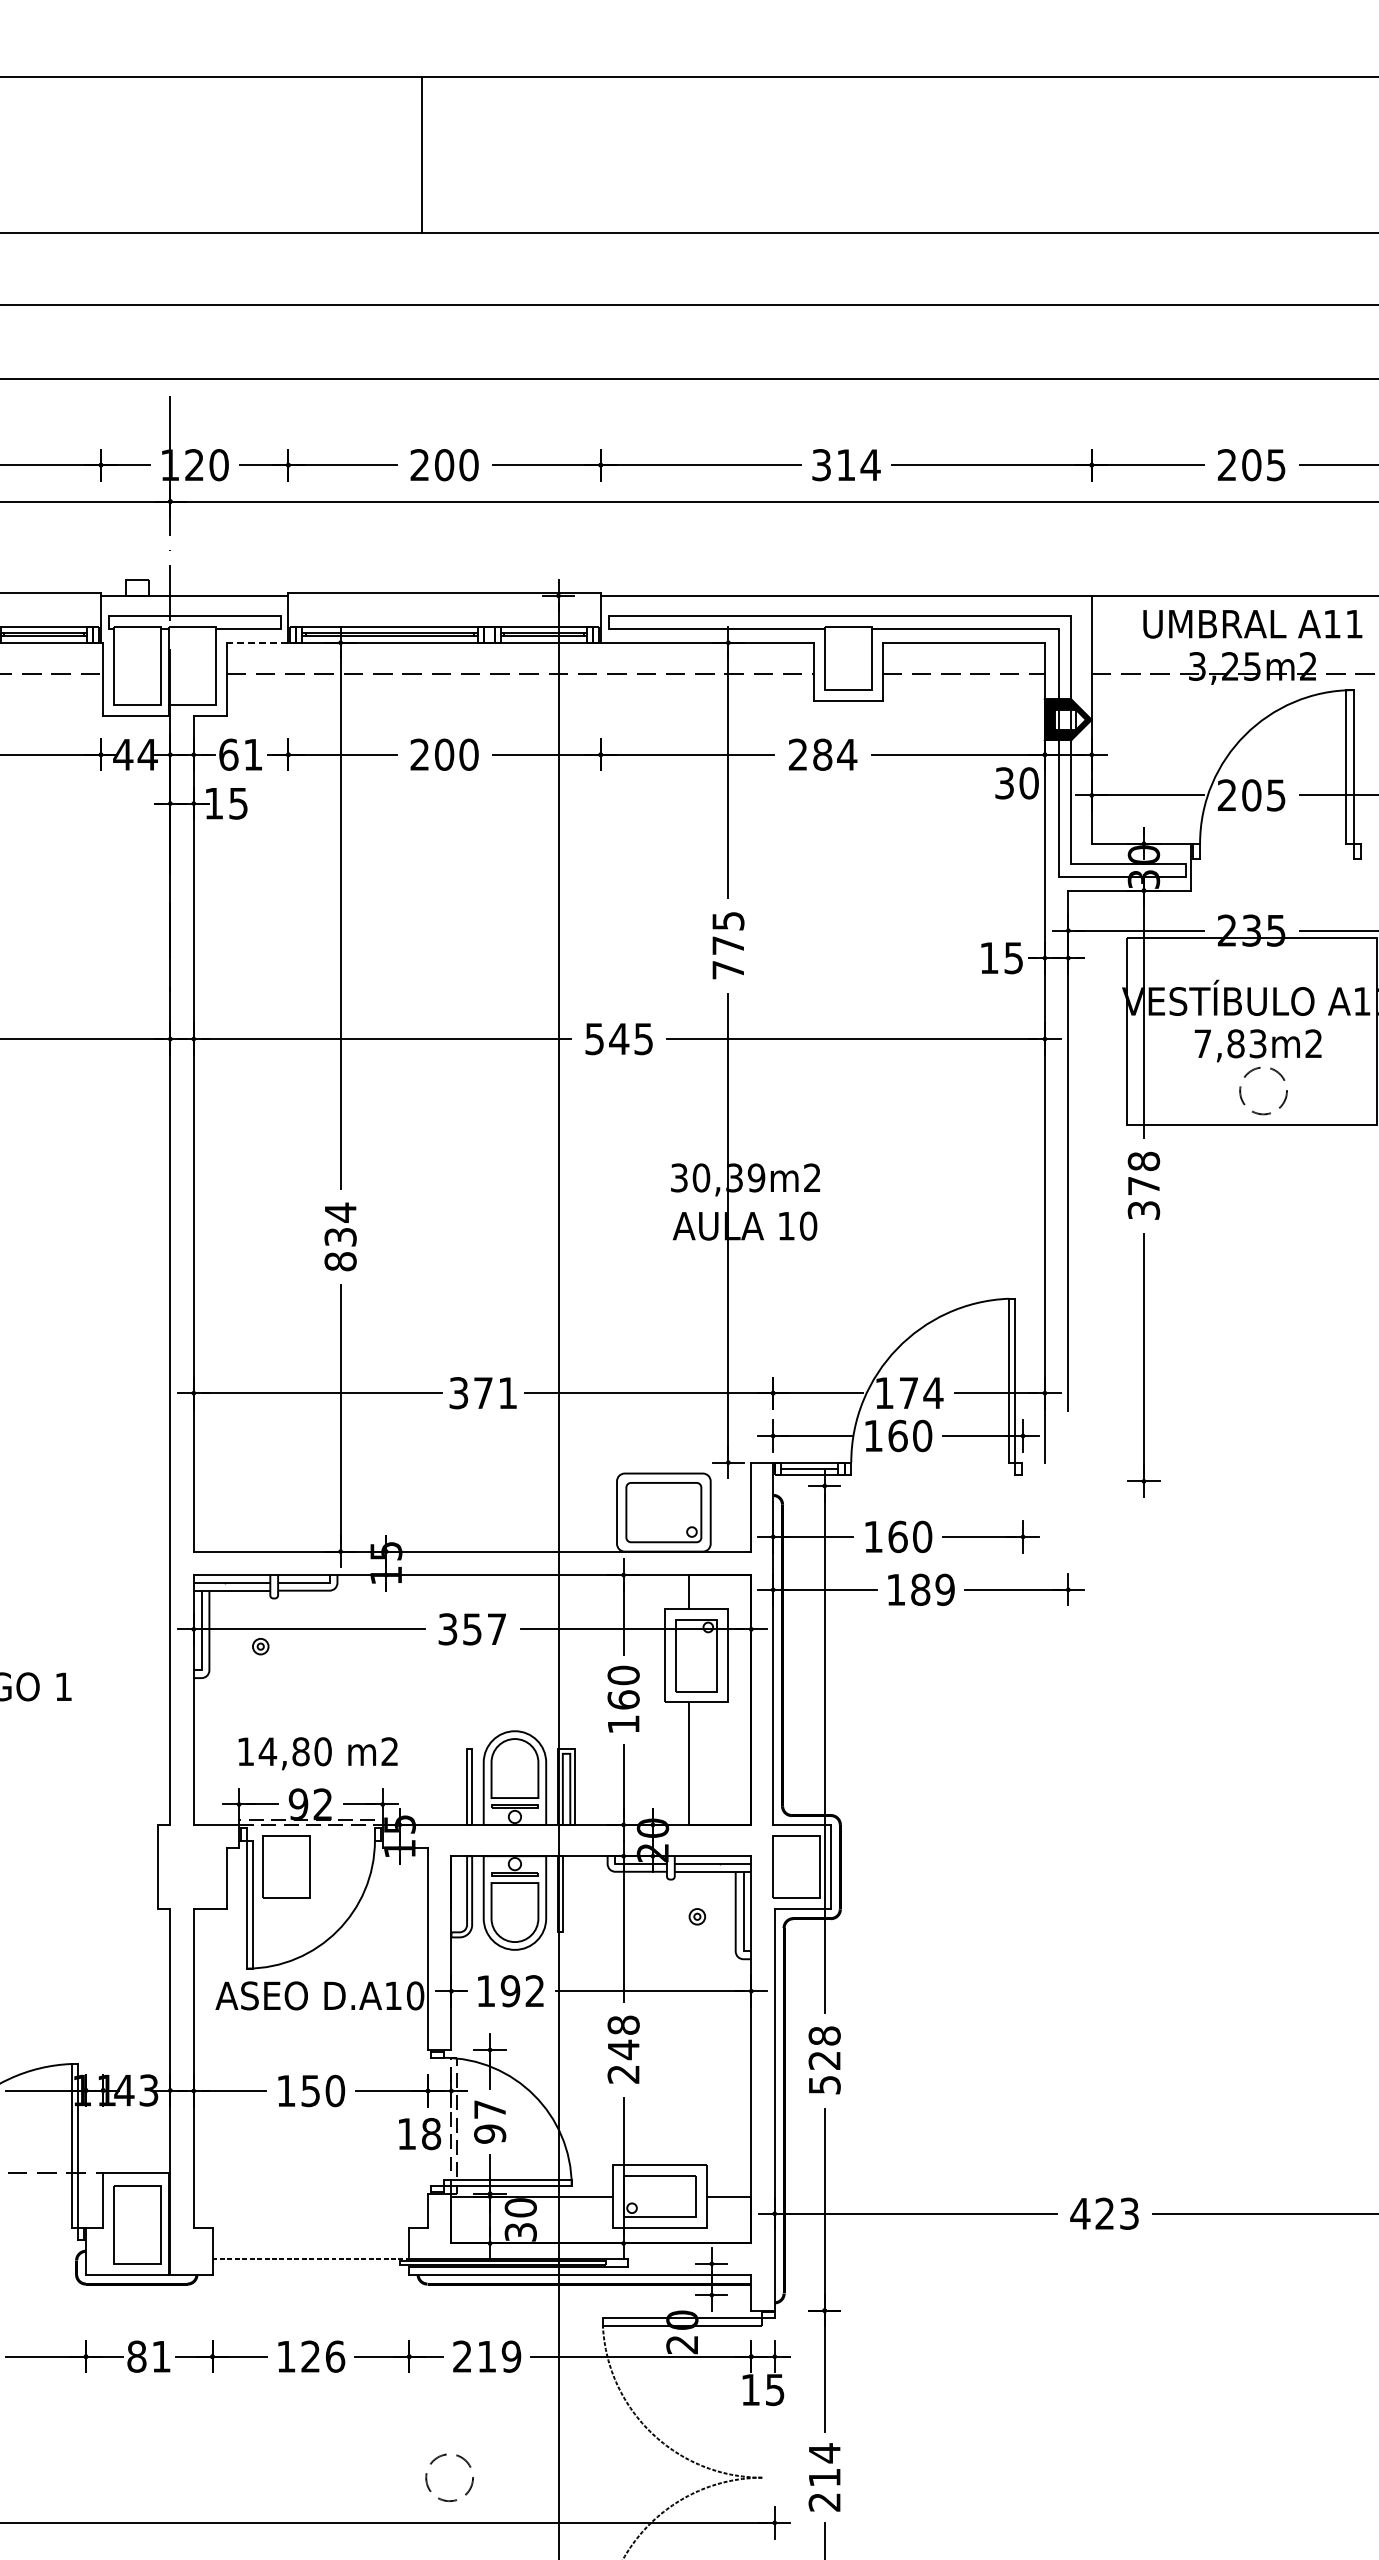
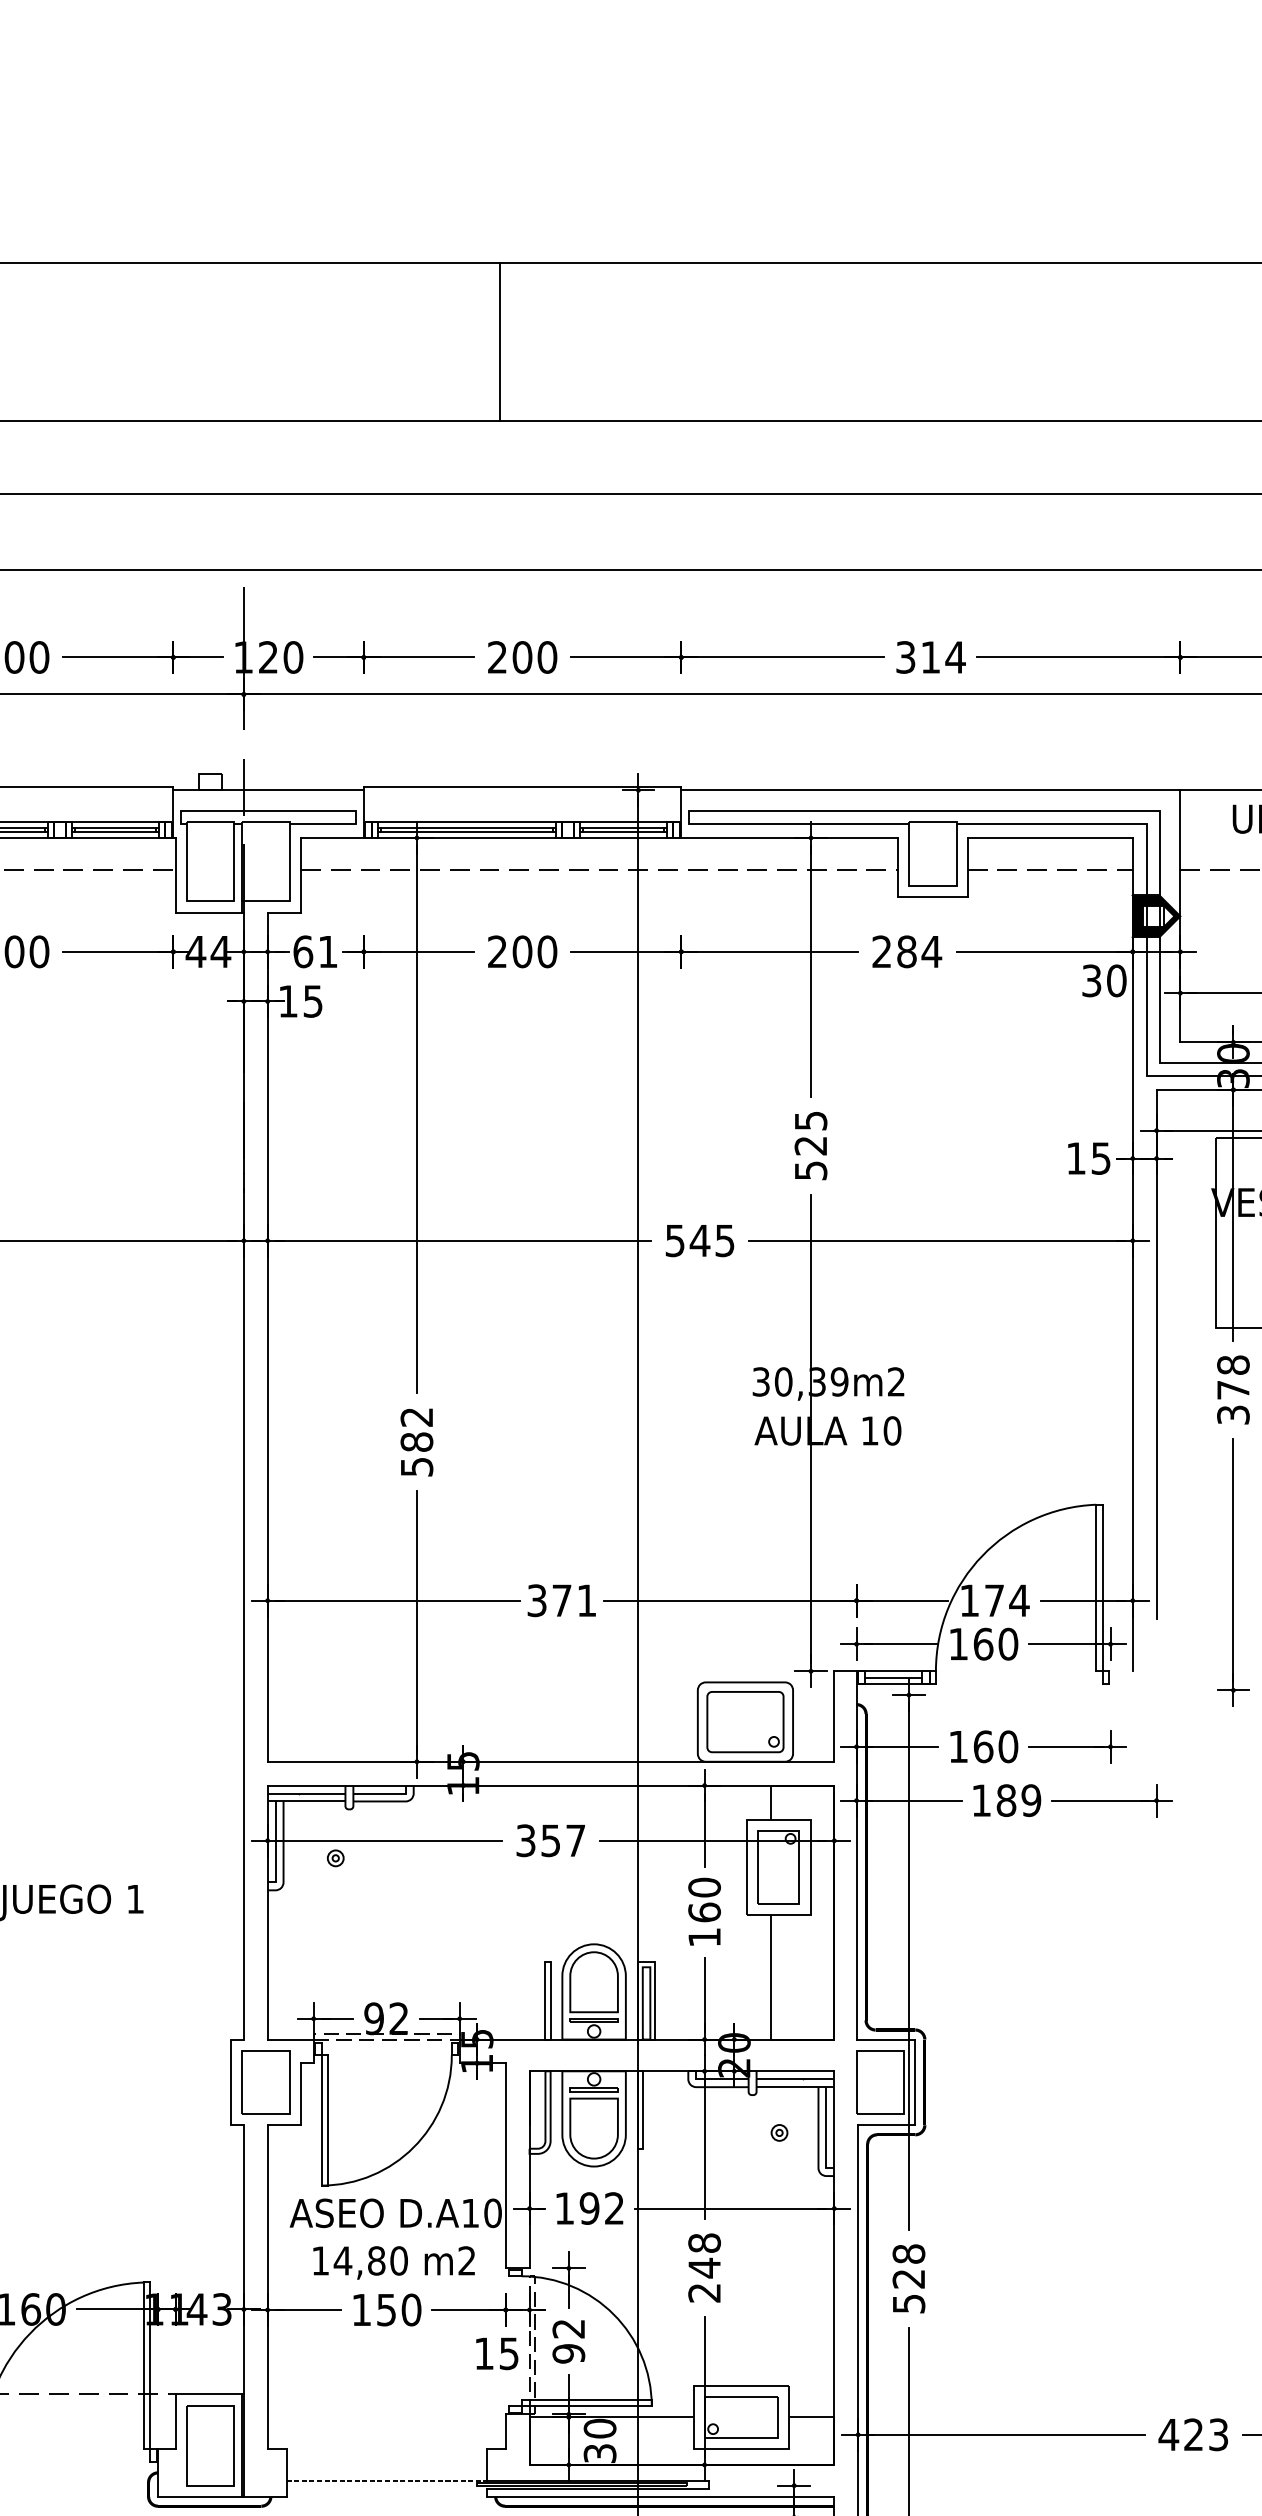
line: (257, 642) -> (332, 837), dashed -> solid
text: (728, 957) -> (811, 1157), 775 -> 525
text: (340, 1236) -> (416, 1441), 834 -> 582
text: (317, 1753) -> (393, 2262), moved
part: (286, 1866) -> (266, 2081), moved
text: (489, 2109) -> (568, 2328), 97 -> 92
text: (431, 2133) -> (509, 2353), 18 -> 15

